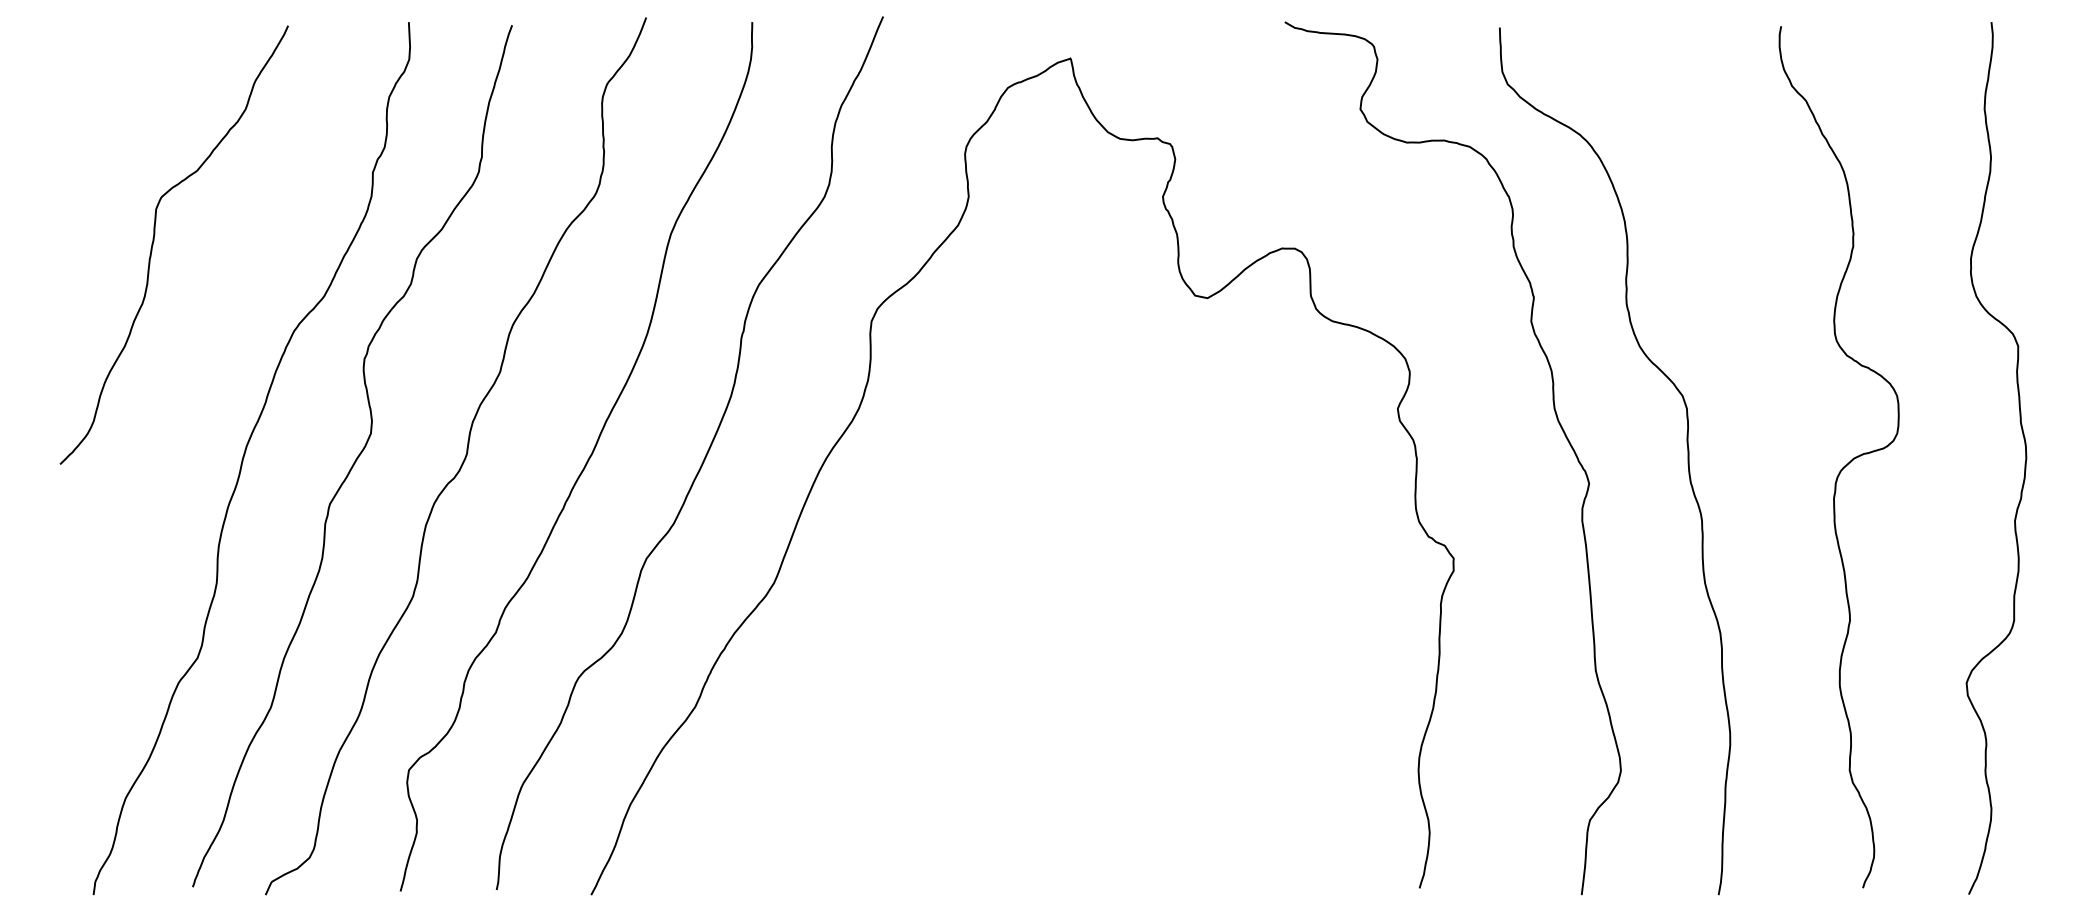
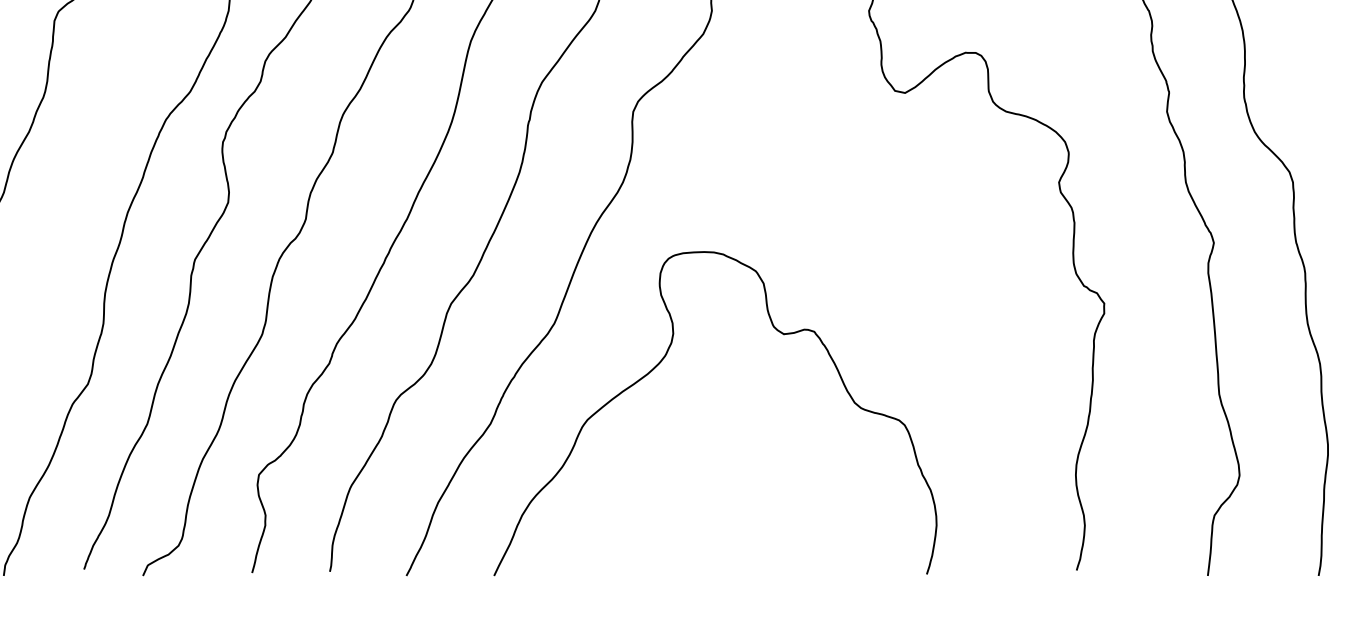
curve: (908, 628) -> (663, 360), added

